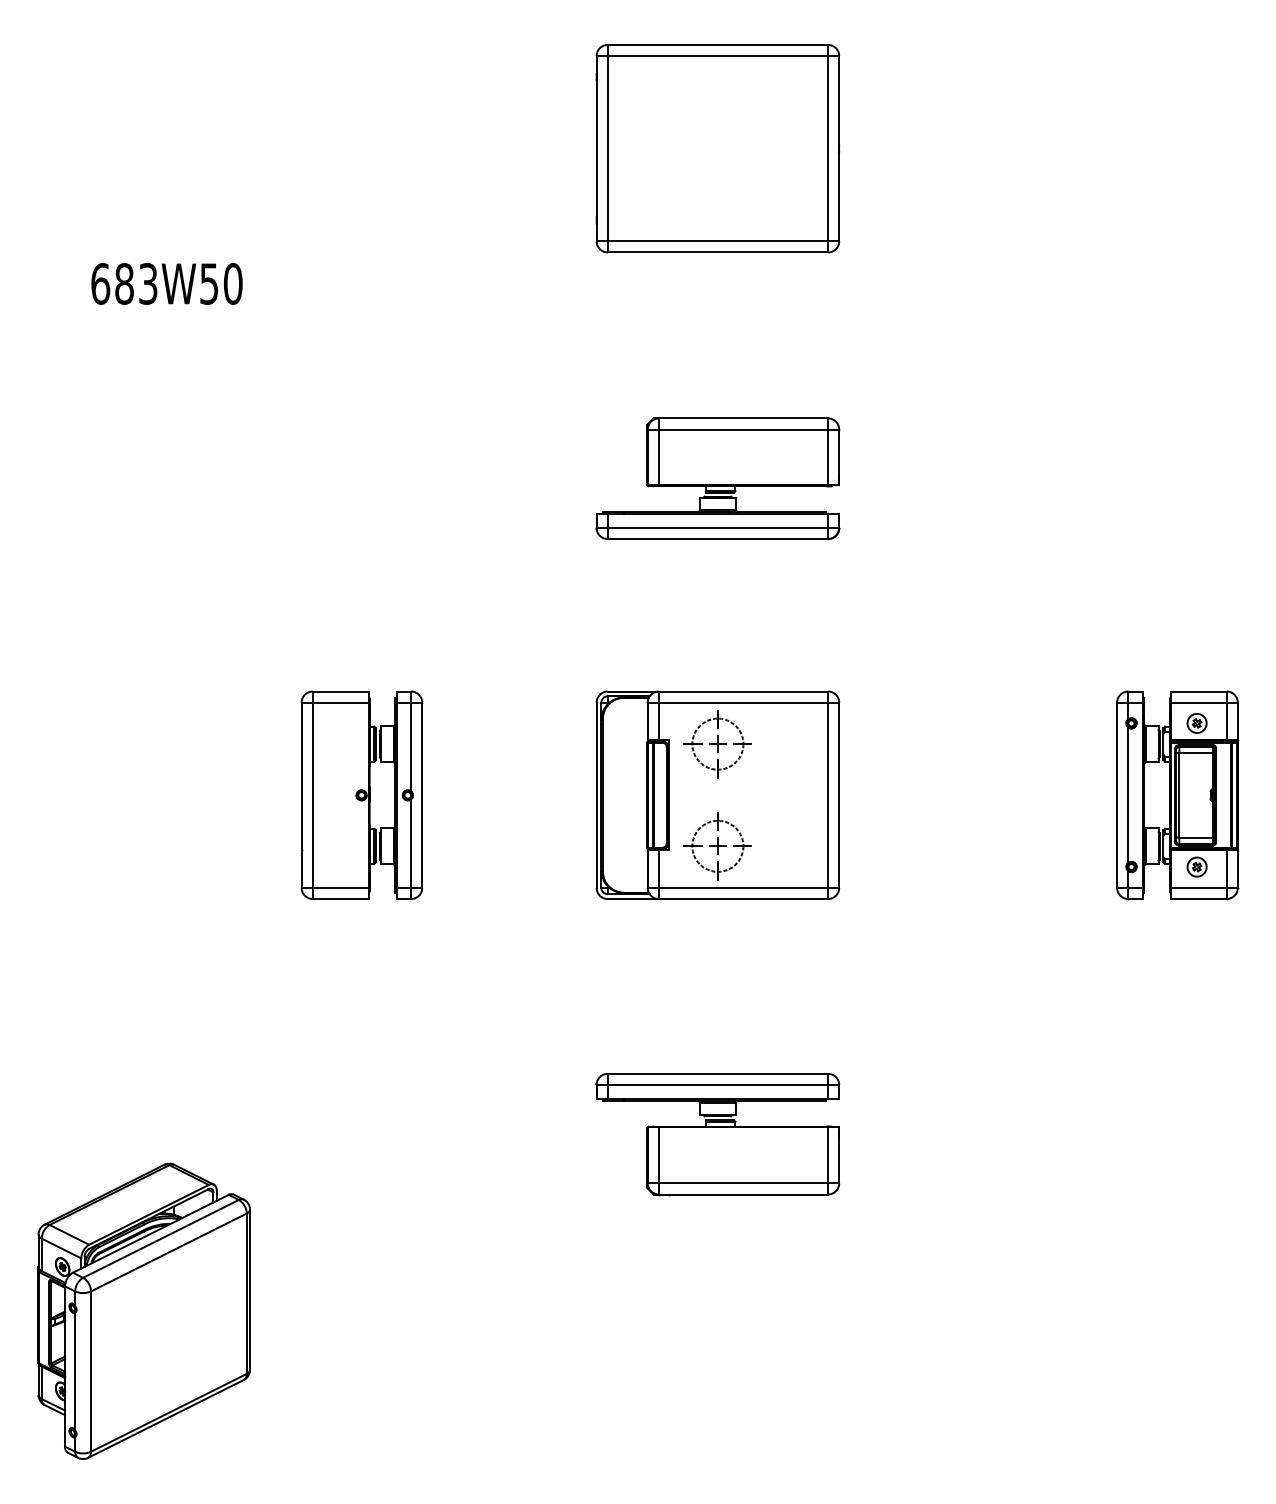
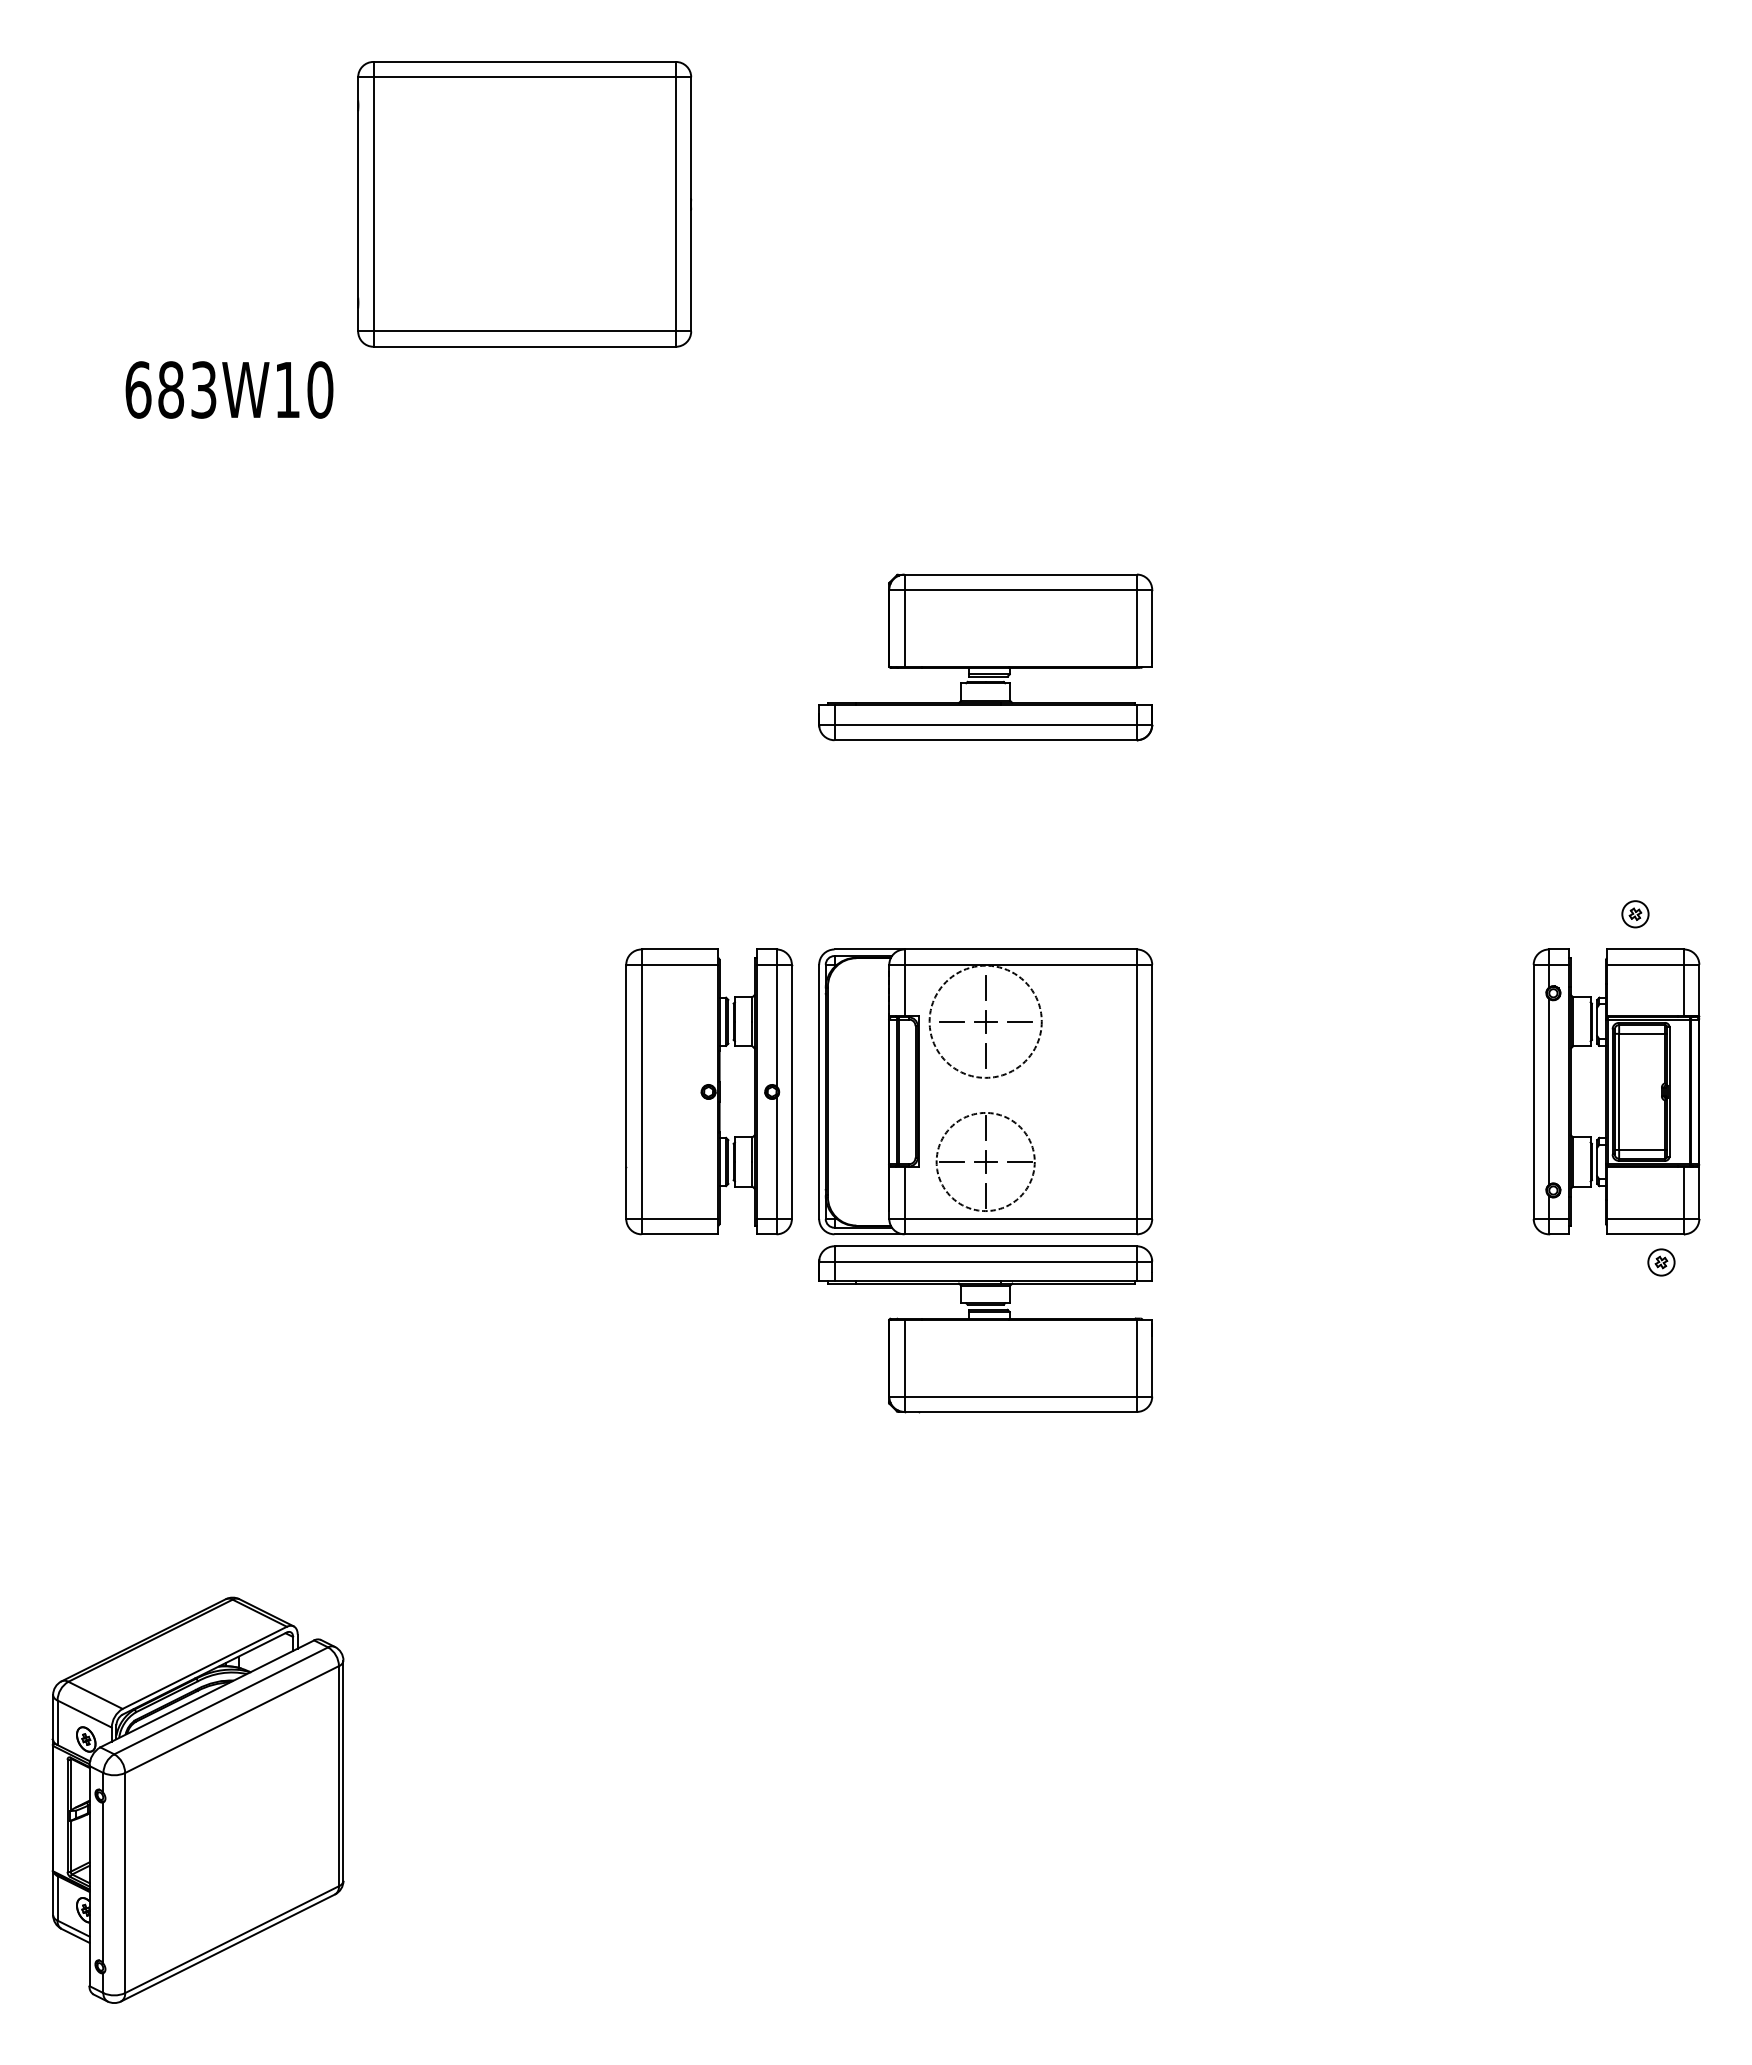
part: (717, 148) -> (524, 204), moved
text: (209, 284) -> (287, 390), 683W50 -> 683W10
part: (1197, 723) -> (1635, 914), moved
circle: (717, 743) -> (985, 1021), size x1.6
part: (362, 794) -> (709, 1091), moved
circle: (717, 845) -> (985, 1161), size x1.4
part: (1197, 867) -> (1661, 1262), moved
part: (717, 1134) -> (985, 1329), moved

